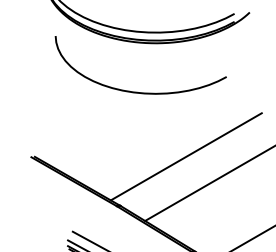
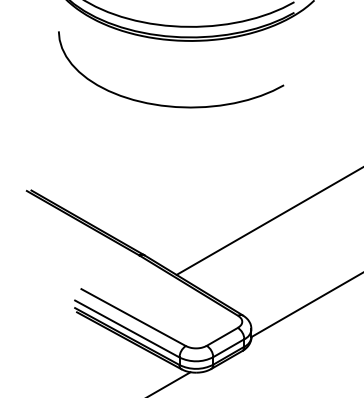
line: (186, 156) -> (230, 190), removed

